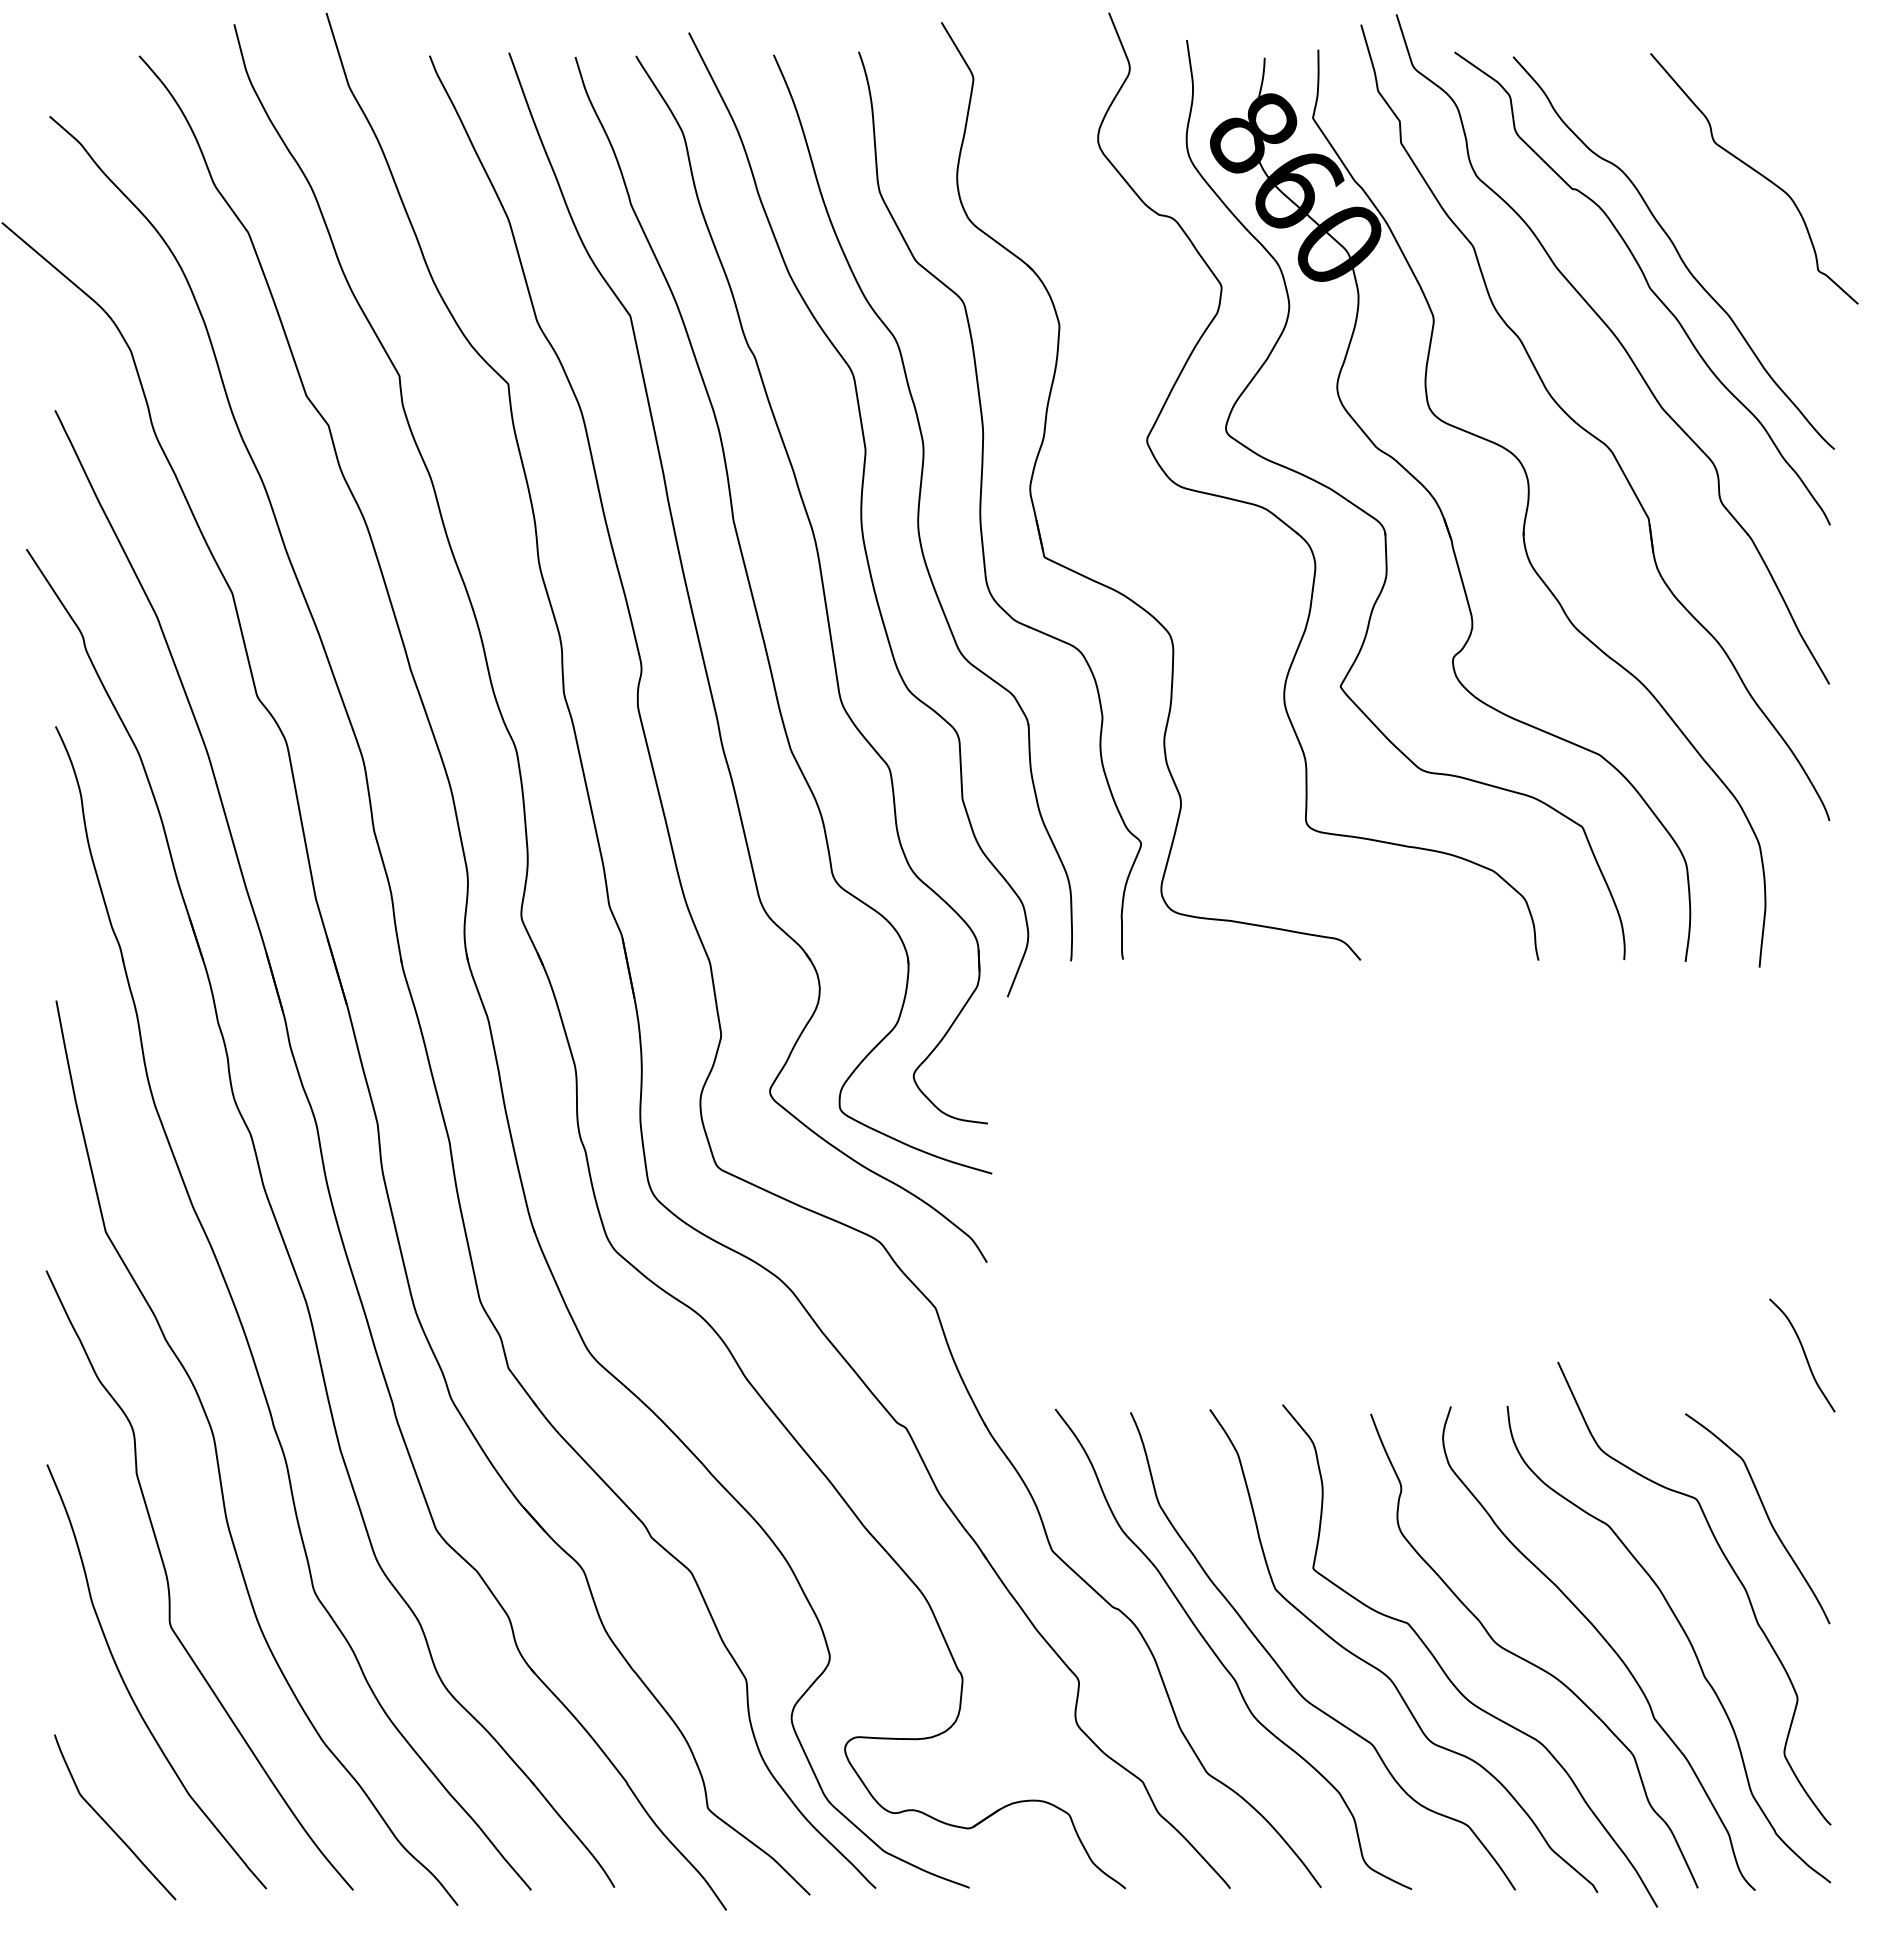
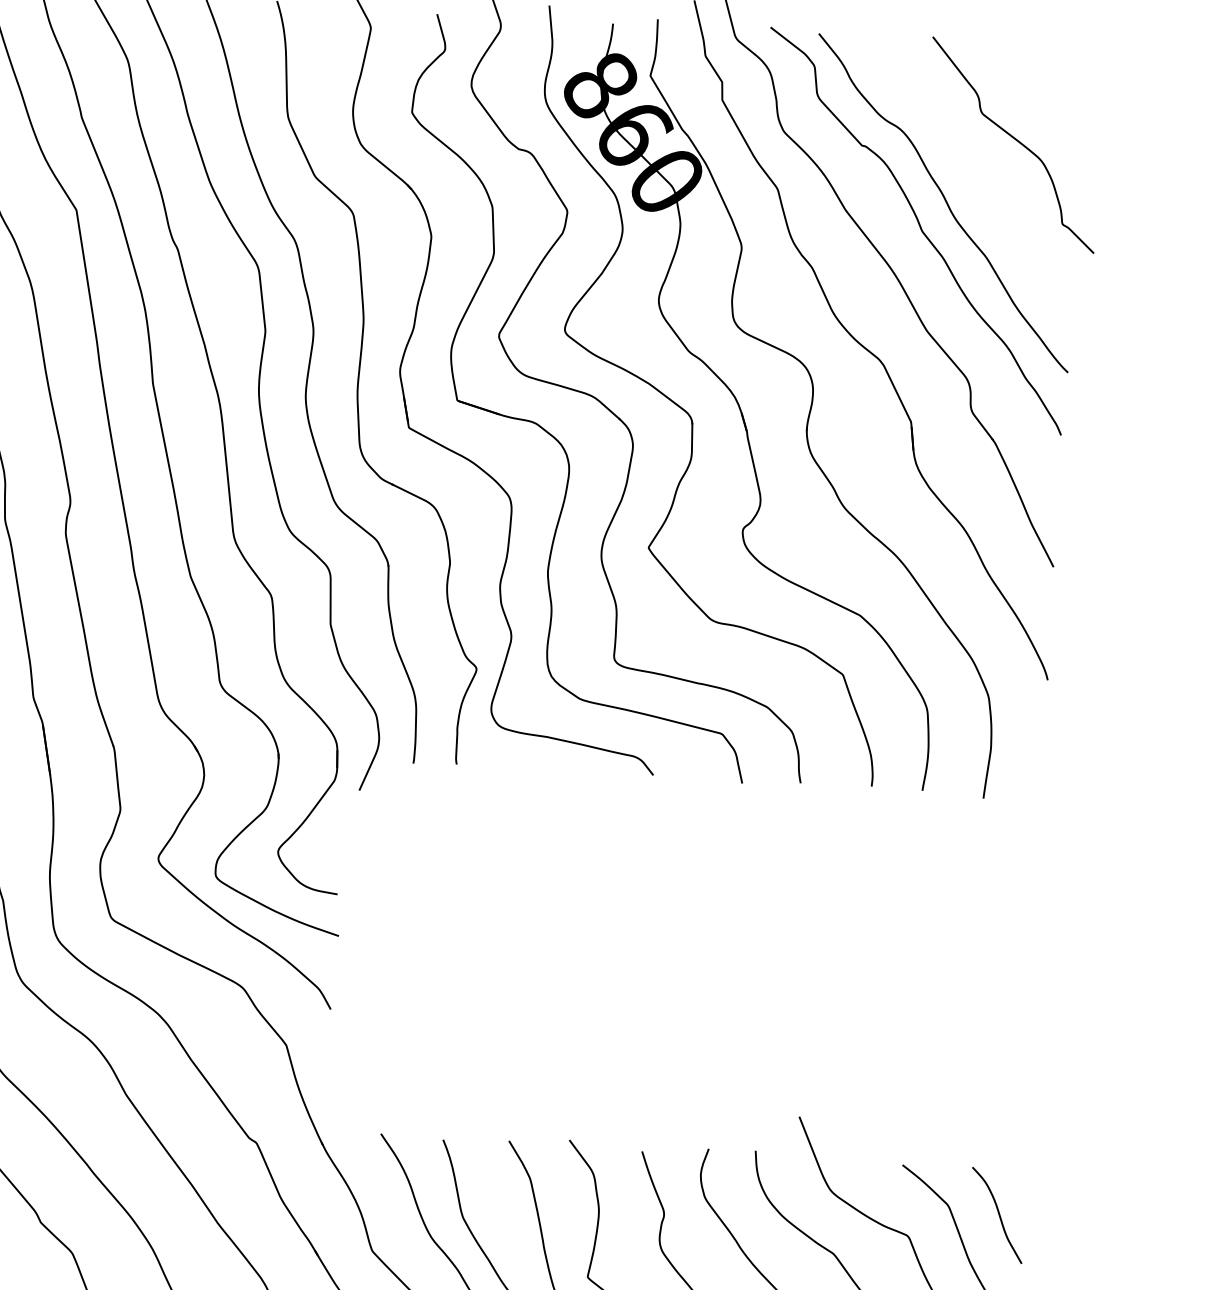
part: (1214, 554) -> (549, 432), added
curve: (1804, 1355) -> (998, 1215), moved

